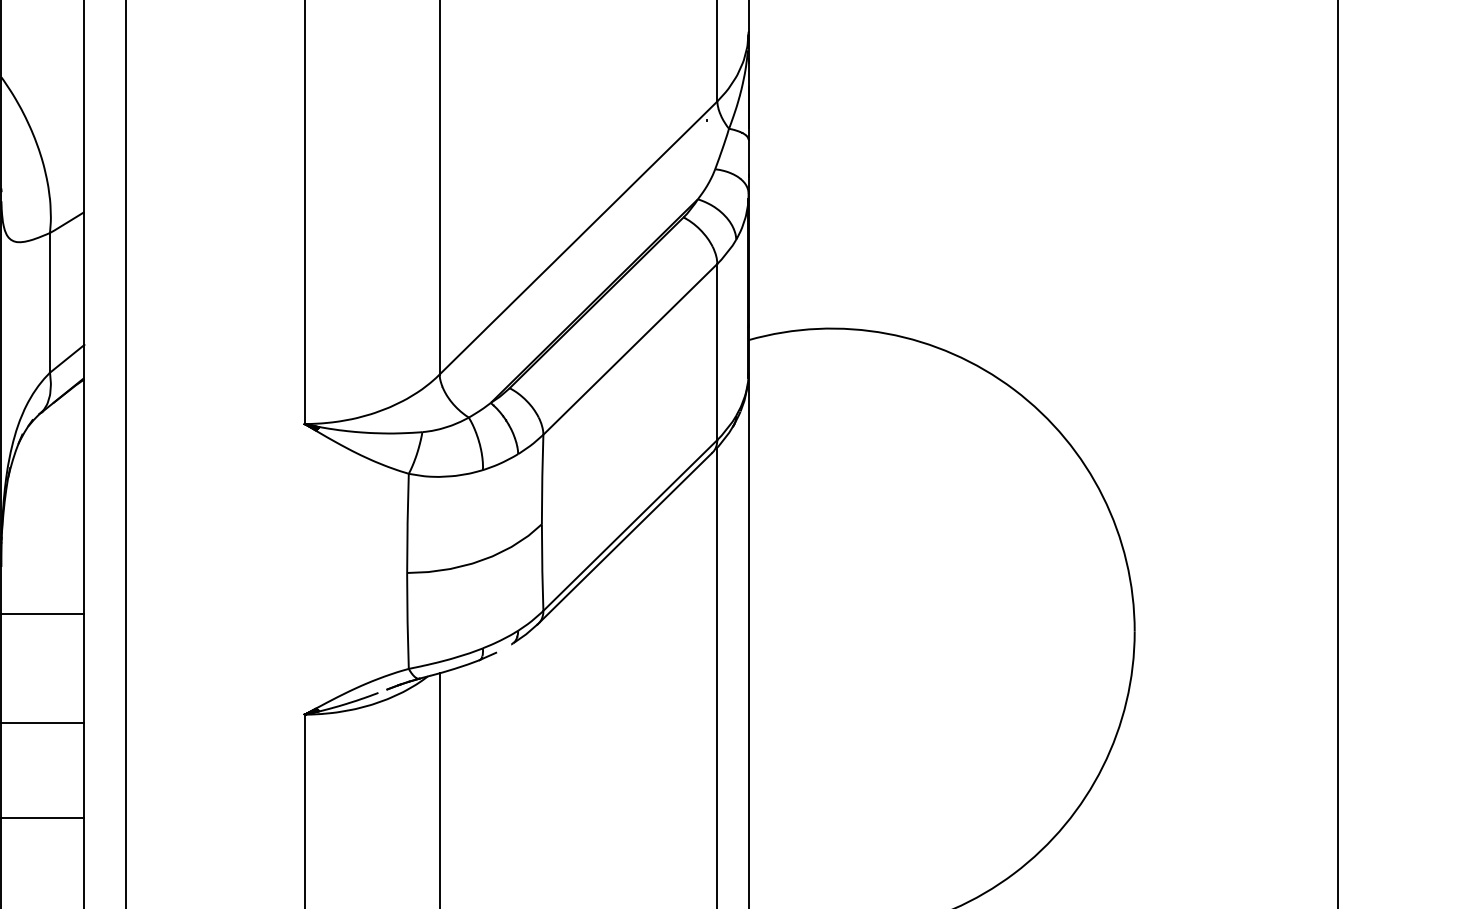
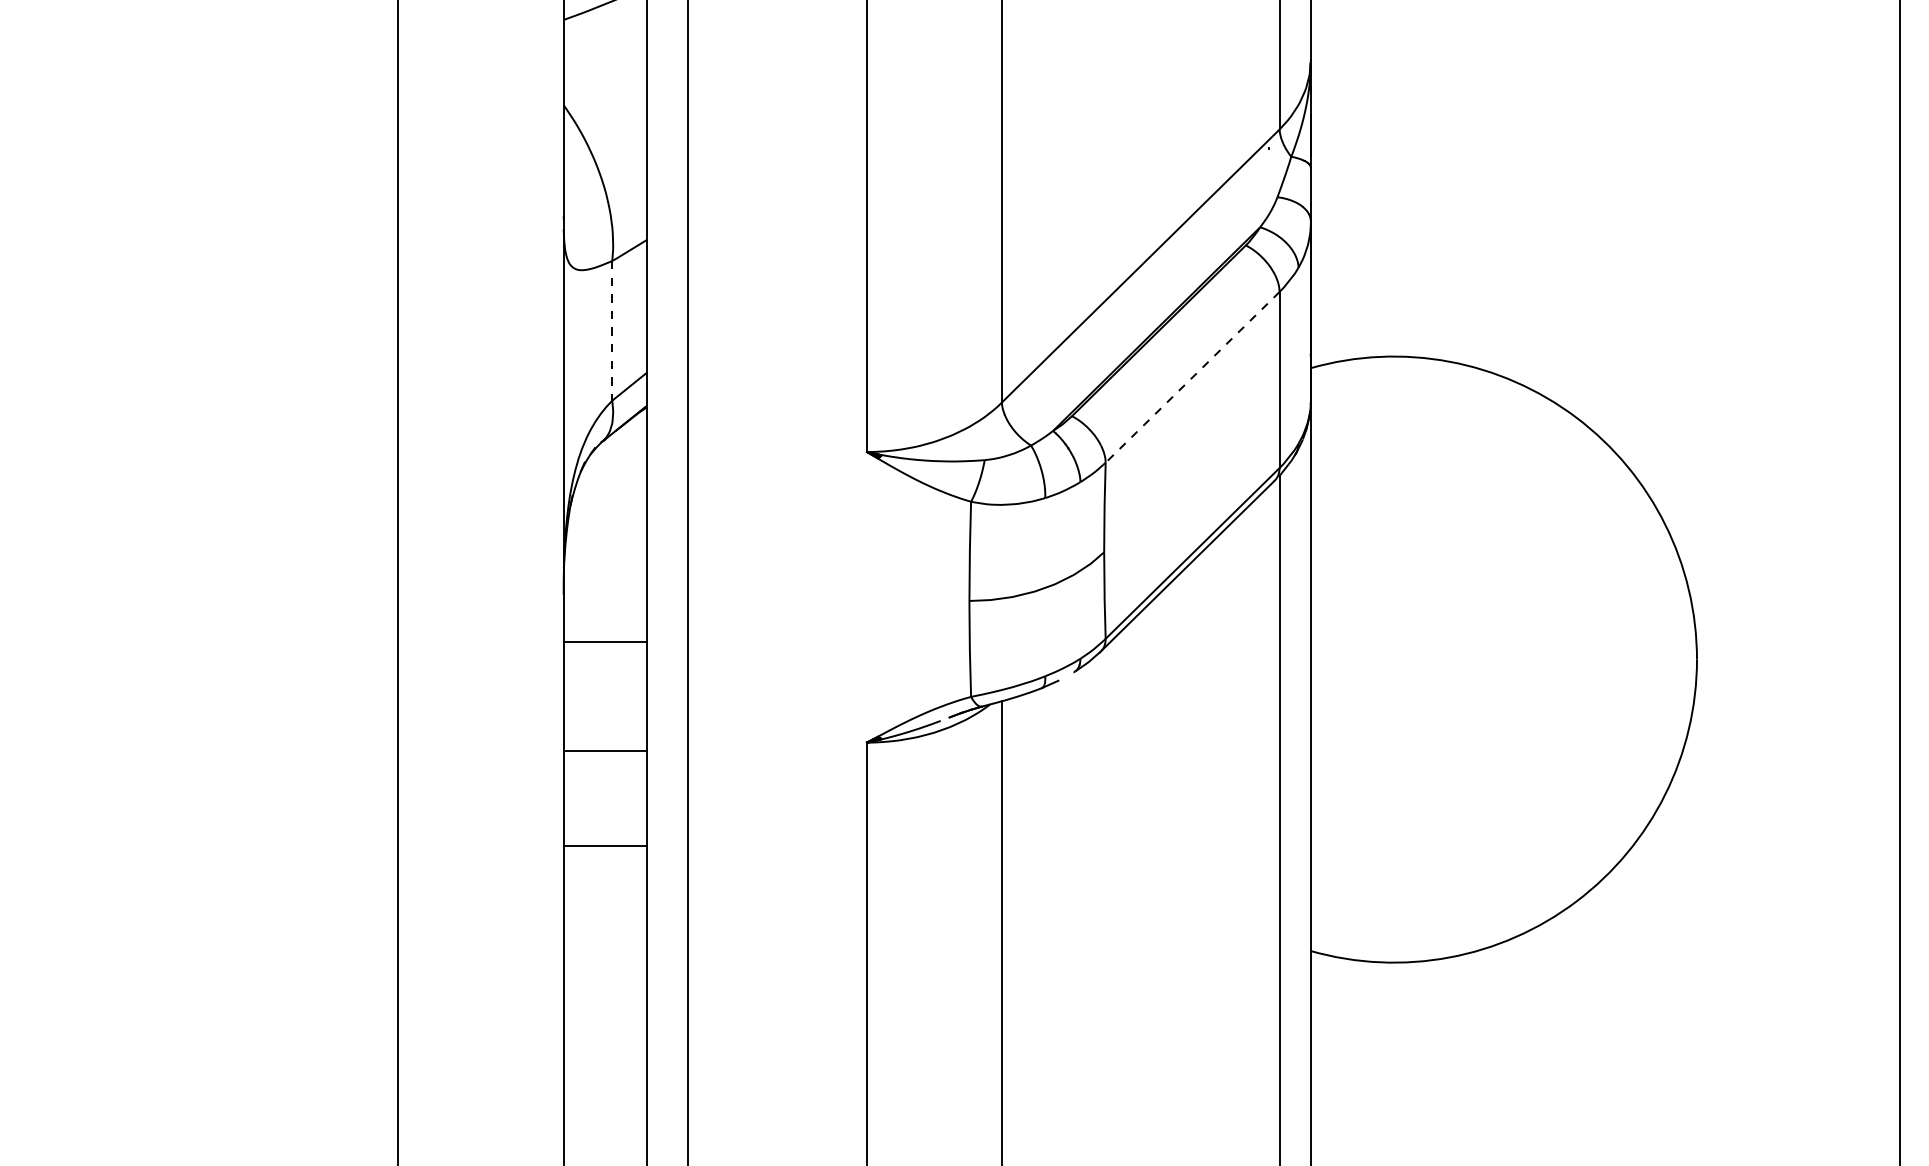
line: (50, 302) -> (612, 330), solid -> dashed
line: (630, 349) -> (1192, 377), solid -> dashed

